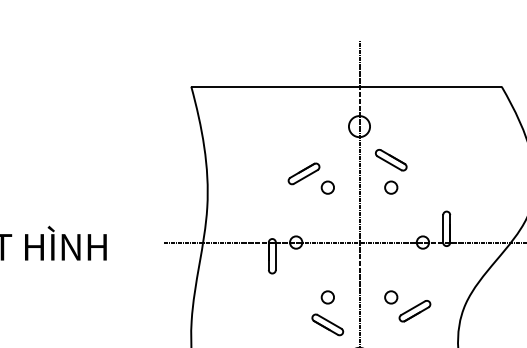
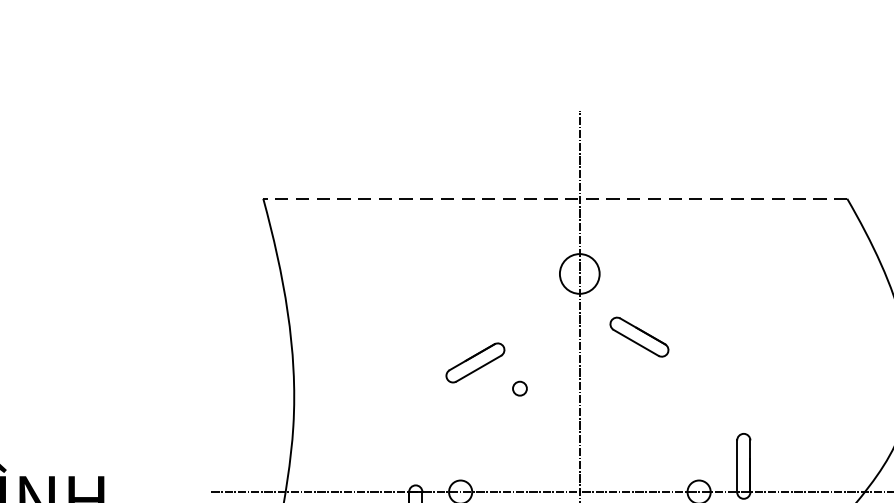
line: (345, 86) -> (553, 198), solid -> dashed
circle: (327, 187) -> (519, 388), size x0.6
circle: (391, 187) -> (639, 388), removed

